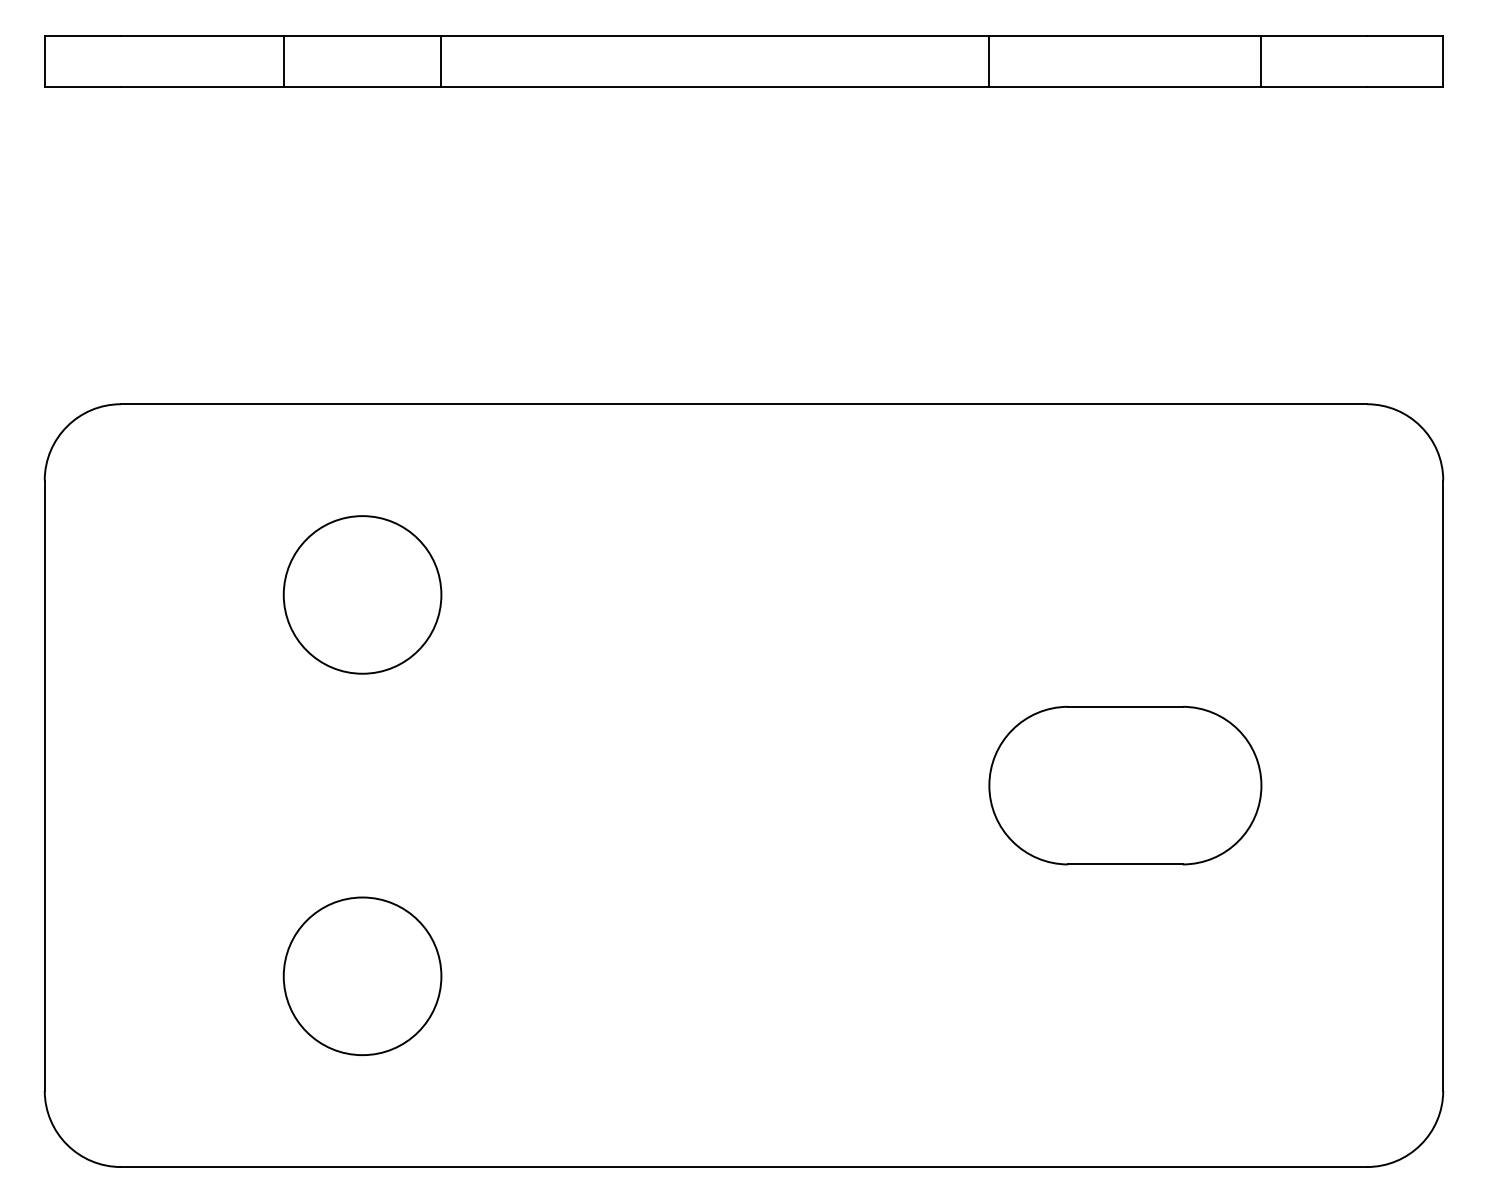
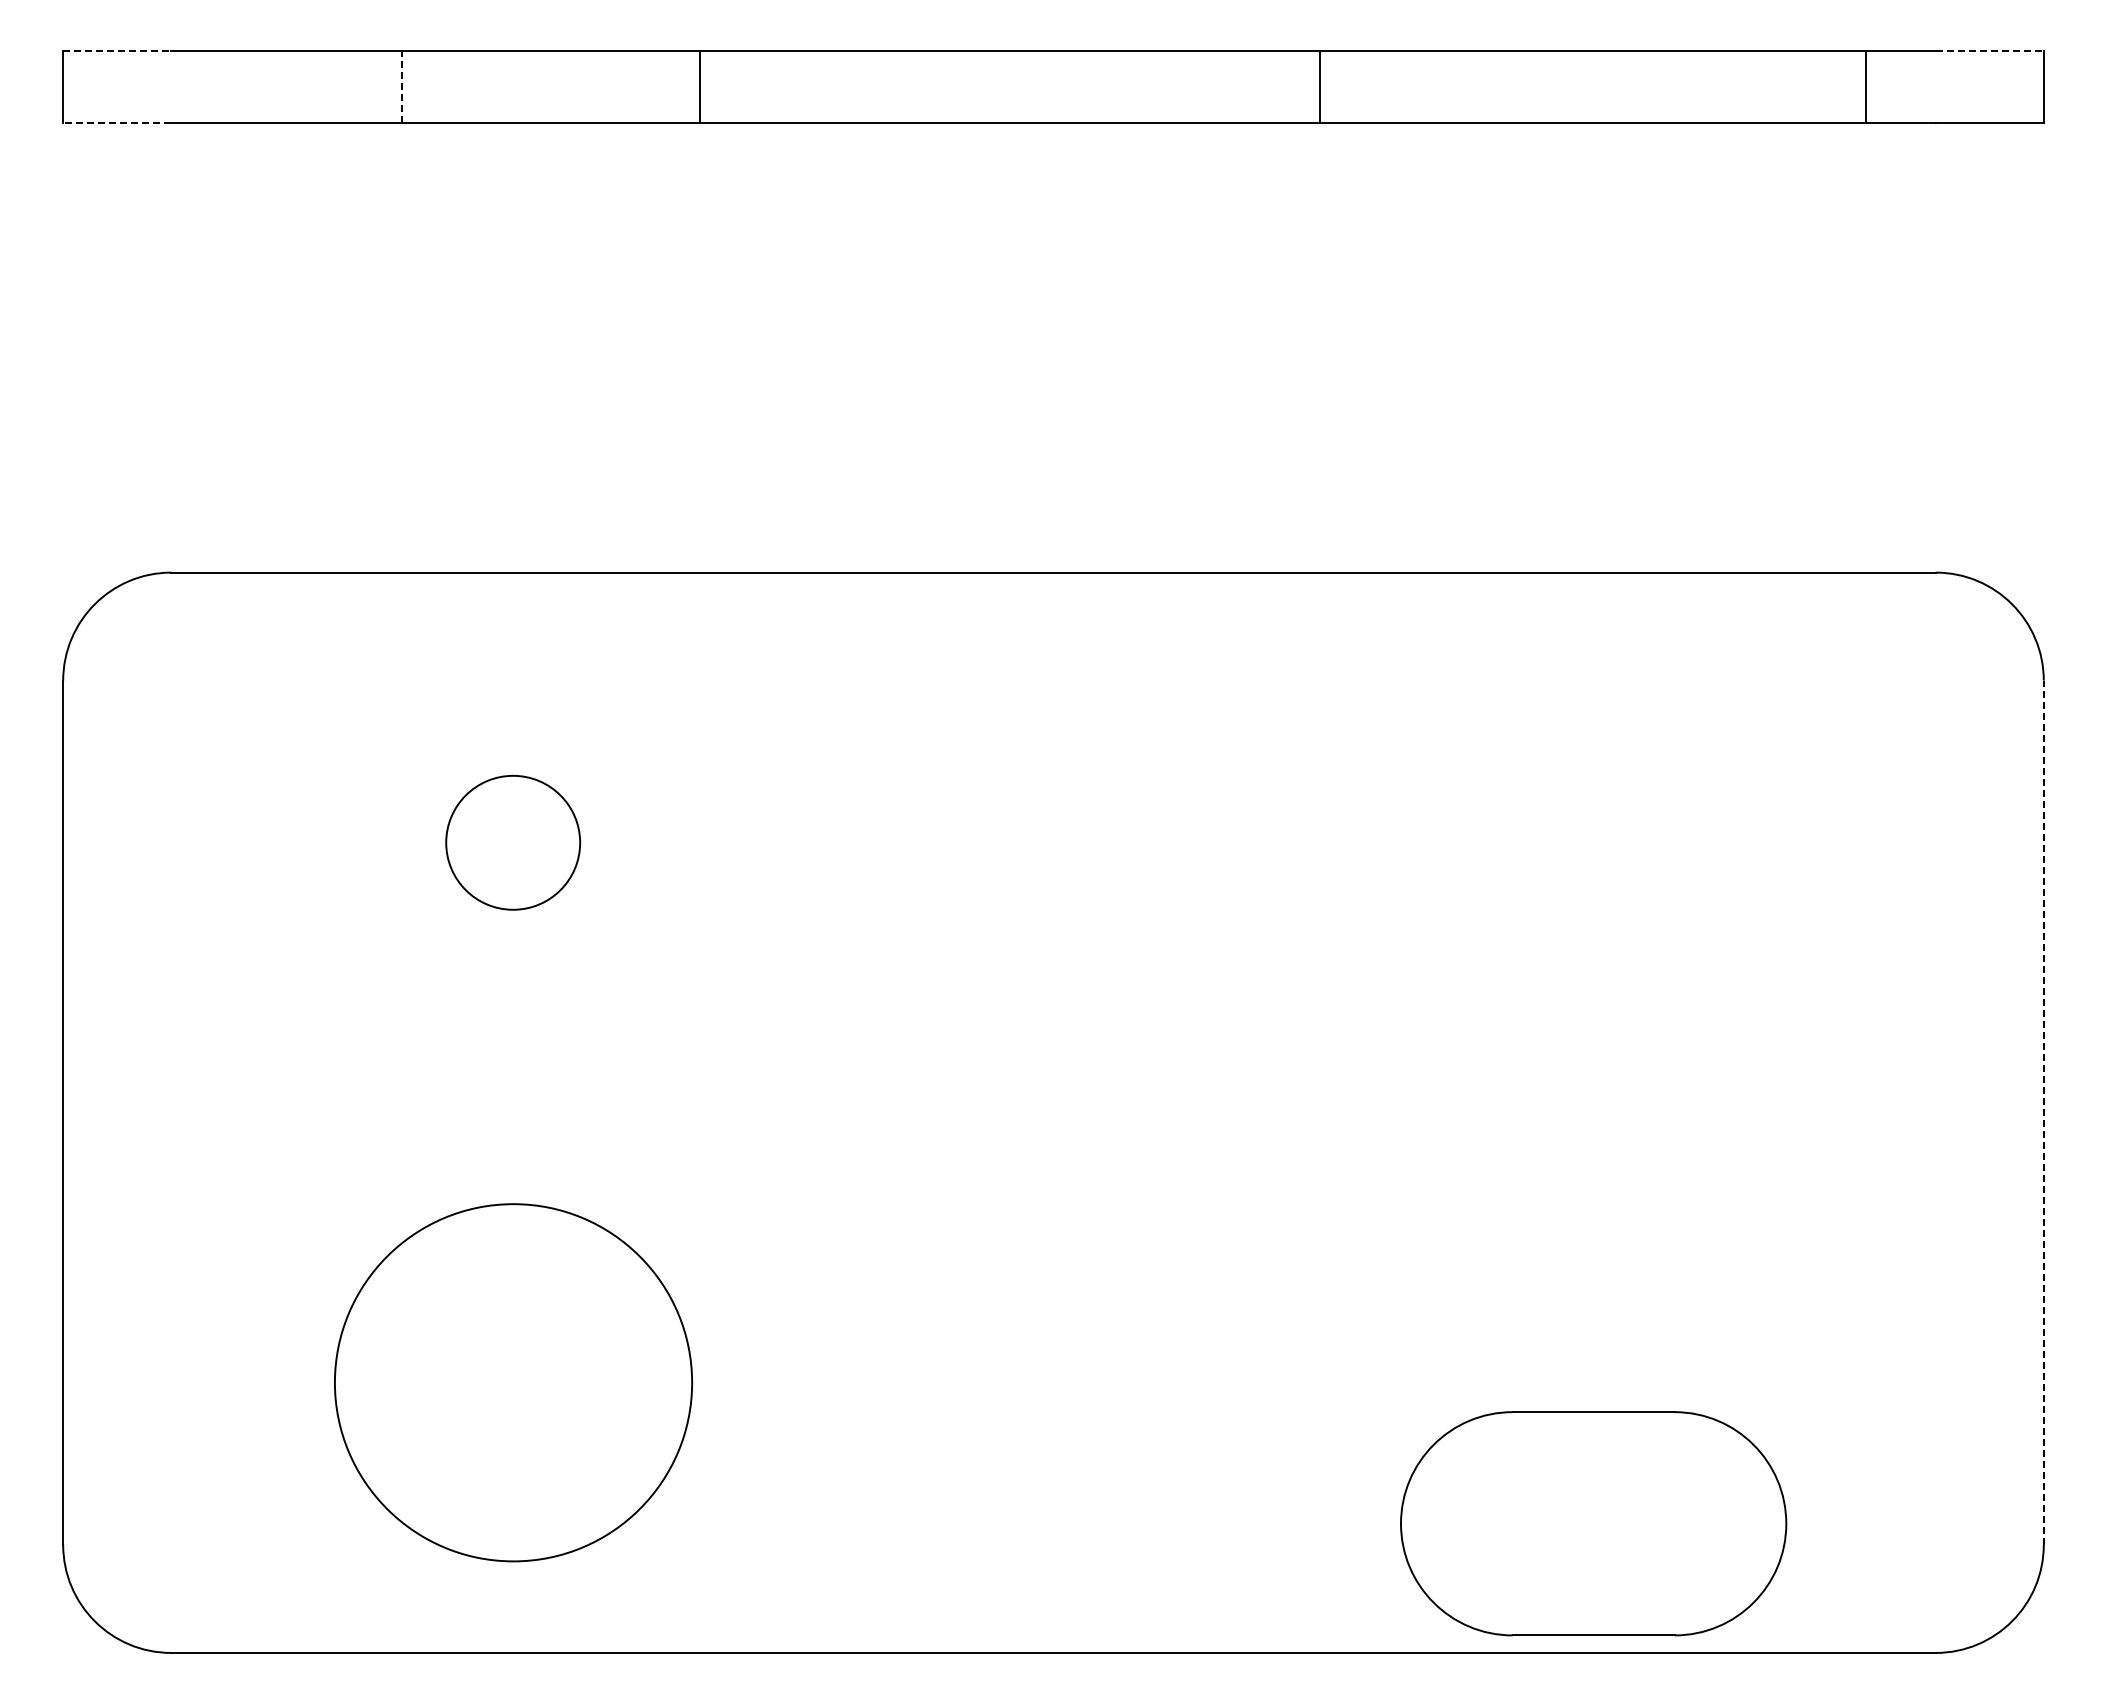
line: (83, 36) -> (117, 51), solid -> dashed
line: (1405, 36) -> (1990, 51), solid -> dashed
line: (283, 60) -> (401, 86), solid -> dashed
line: (441, 61) -> (699, 87), moved
line: (989, 61) -> (1319, 87), moved
line: (1261, 61) -> (1866, 87), moved
line: (82, 87) -> (116, 123), solid -> dashed
circle: (361, 594) -> (512, 842), size x0.6
part: (1125, 785) -> (1593, 1523), moved
line: (1443, 785) -> (2043, 1112), solid -> dashed
circle: (361, 976) -> (512, 1382), size x1.6

